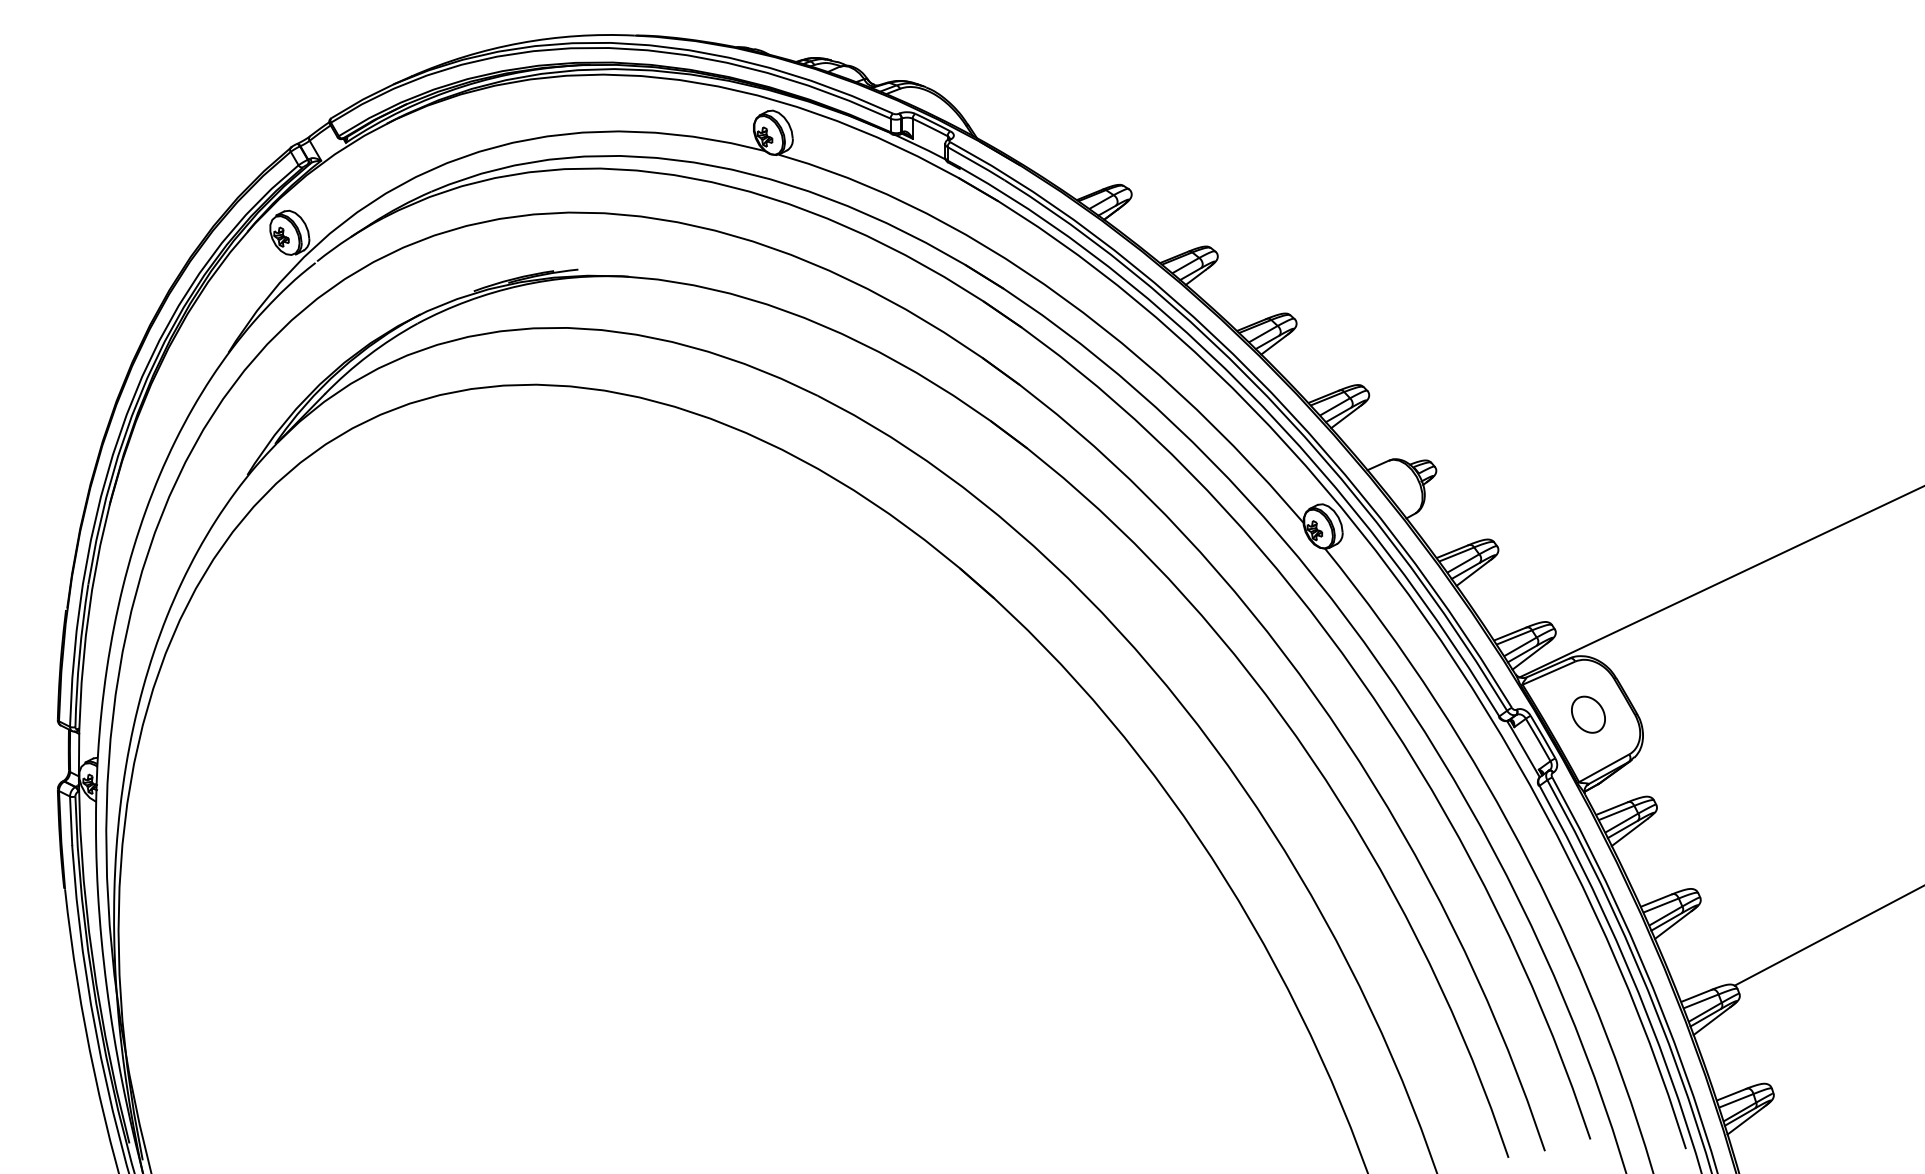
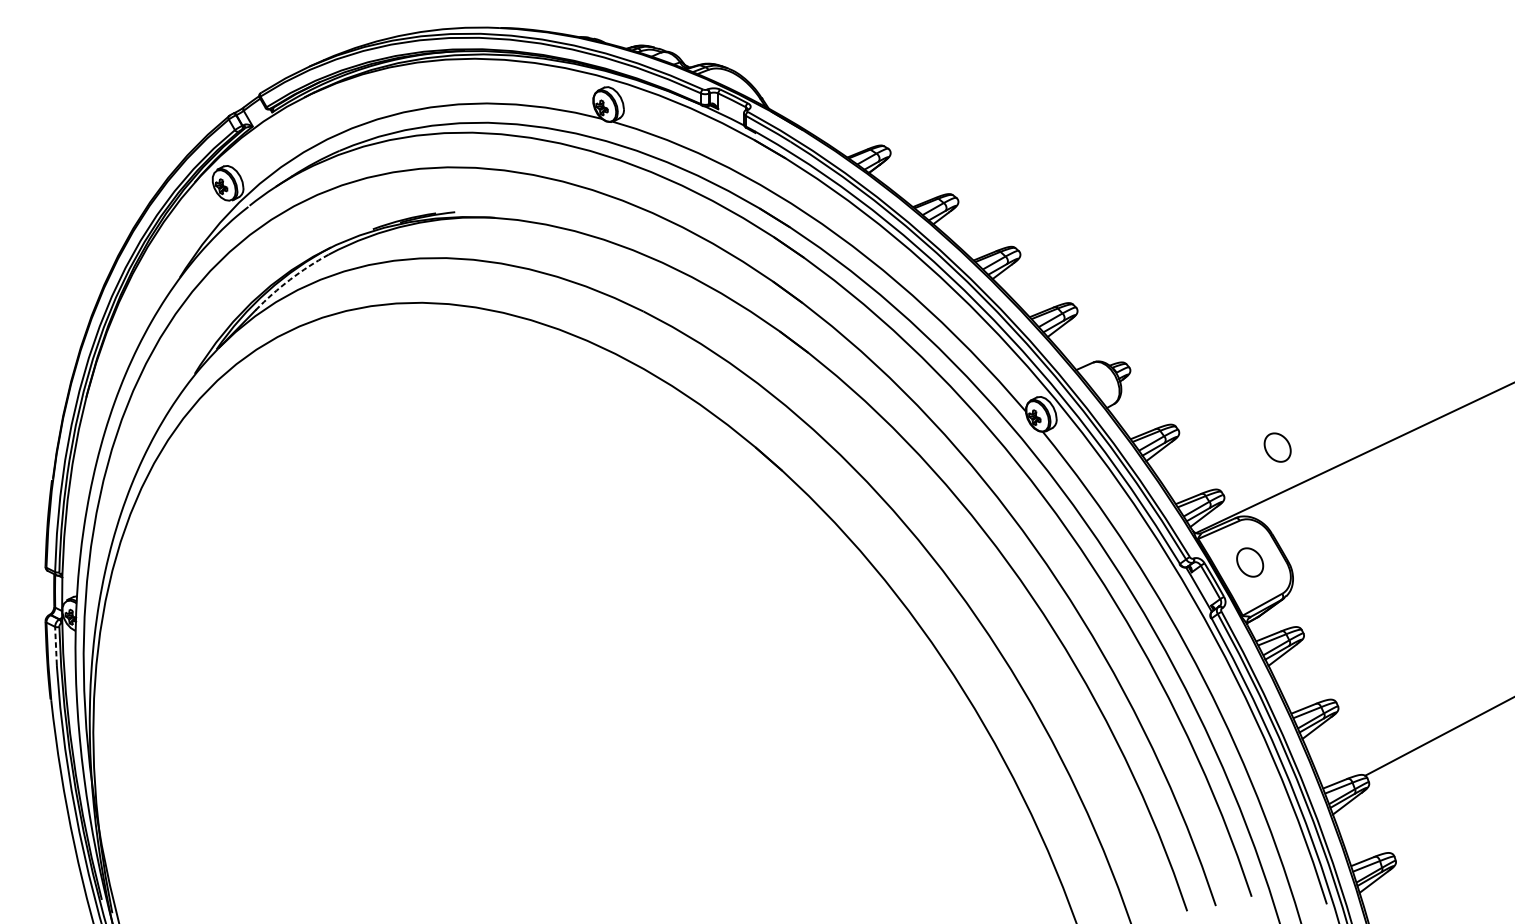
arc: (368, 355) -> (290, 279), solid -> dashed
part: (1623, 568) -> (1277, 447), added
line: (71, 820) -> (56, 645), solid -> dashed

